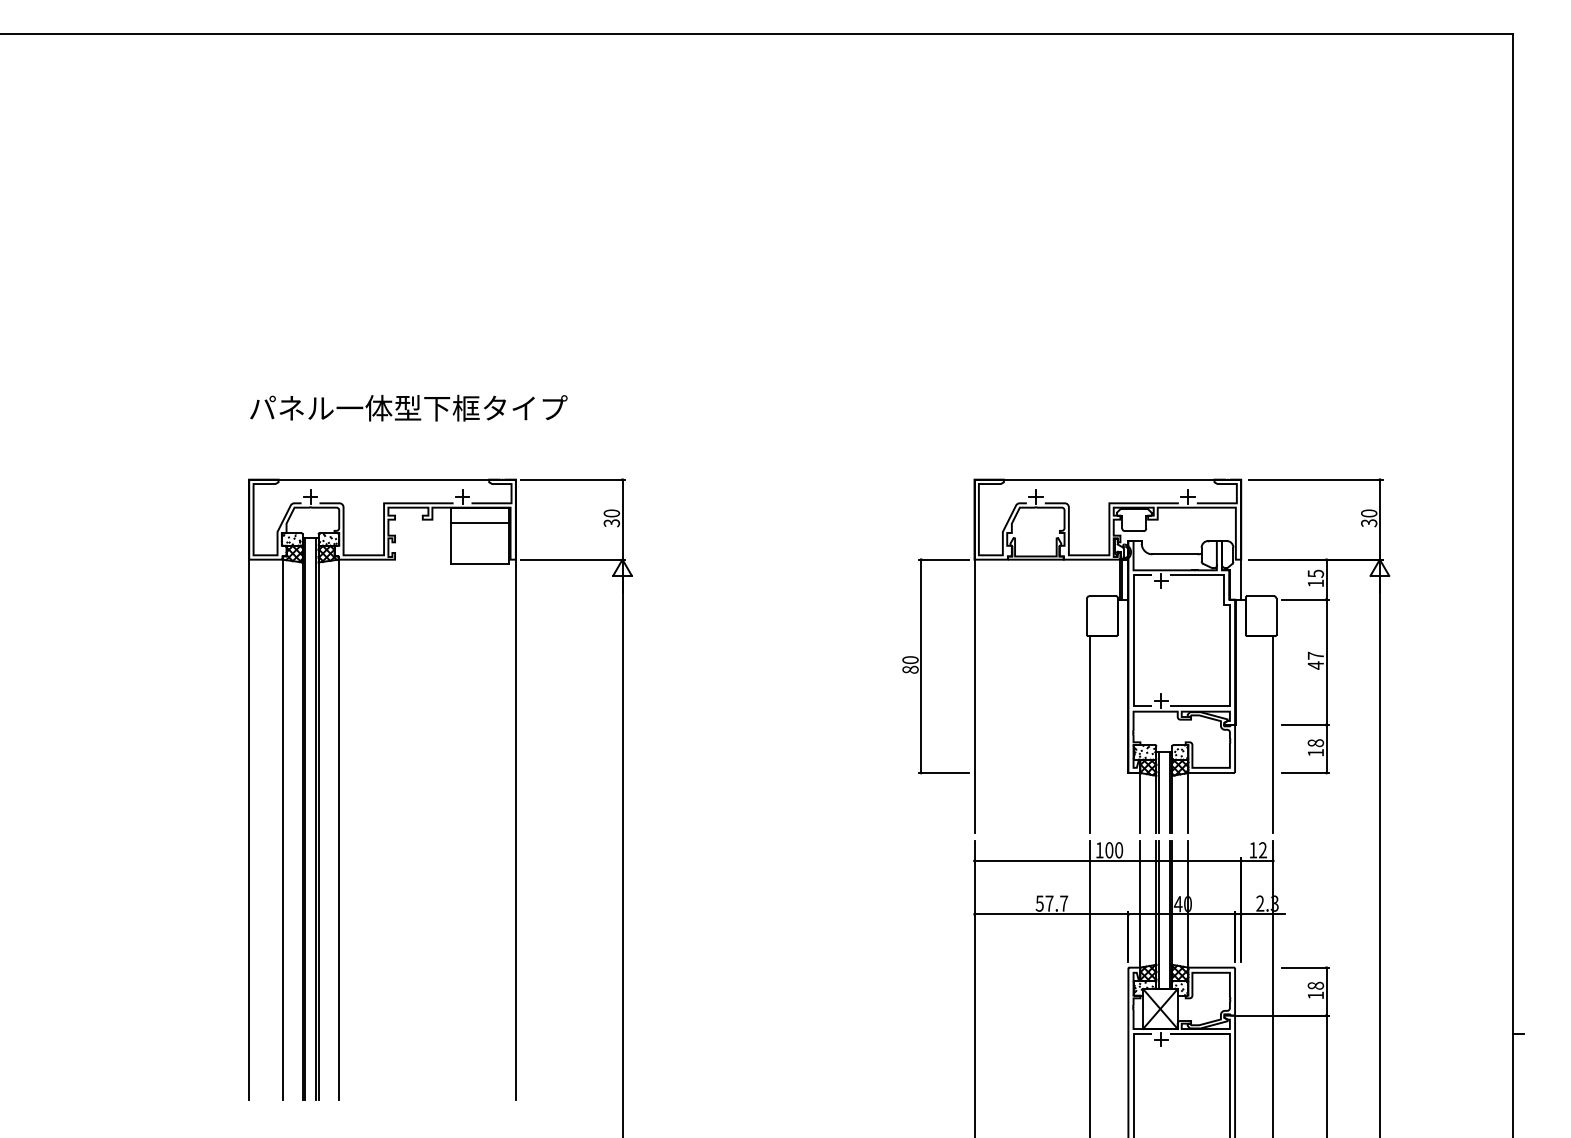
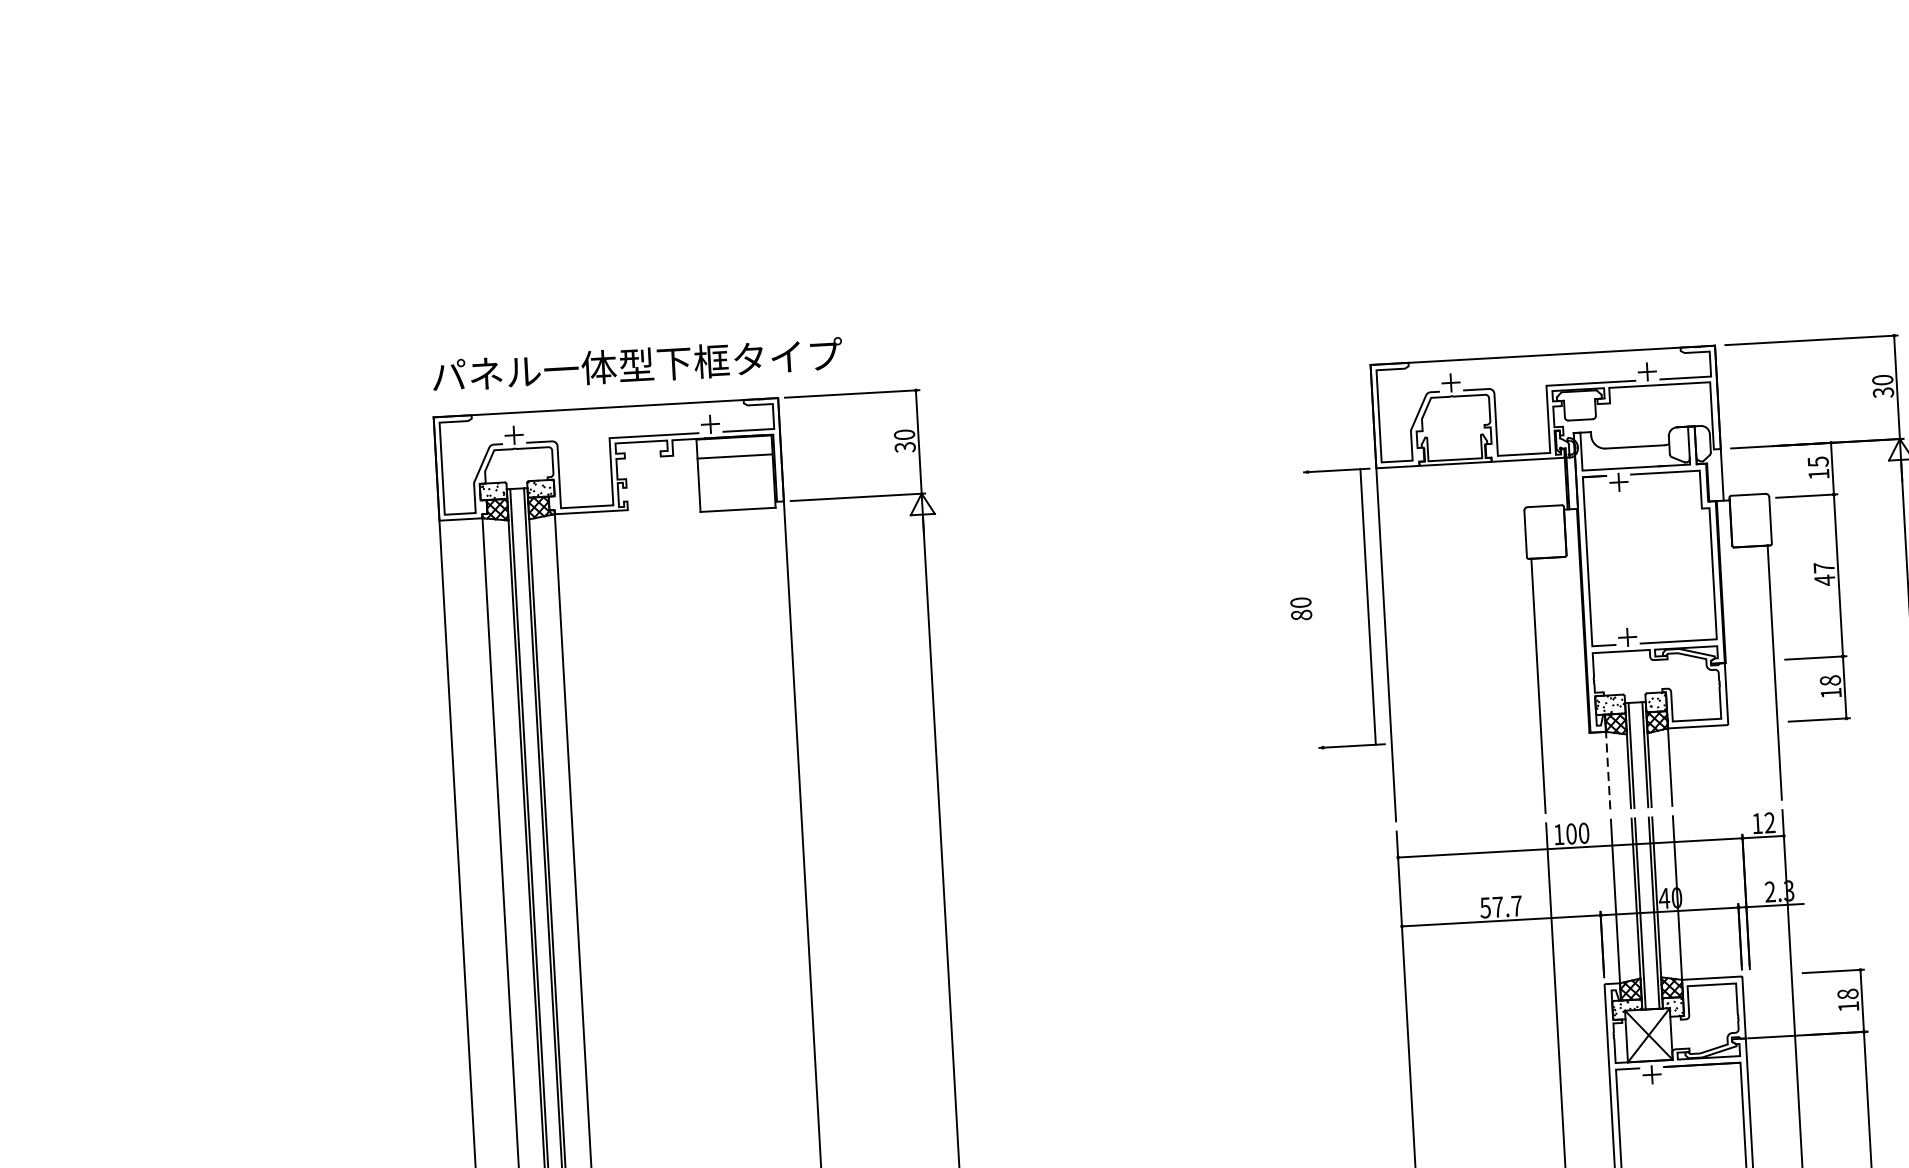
text: (408, 407) -> (637, 364), moved
line: (921, 665) -> (1368, 605), moved
line: (1140, 799) -> (1608, 766), solid -> dashed

